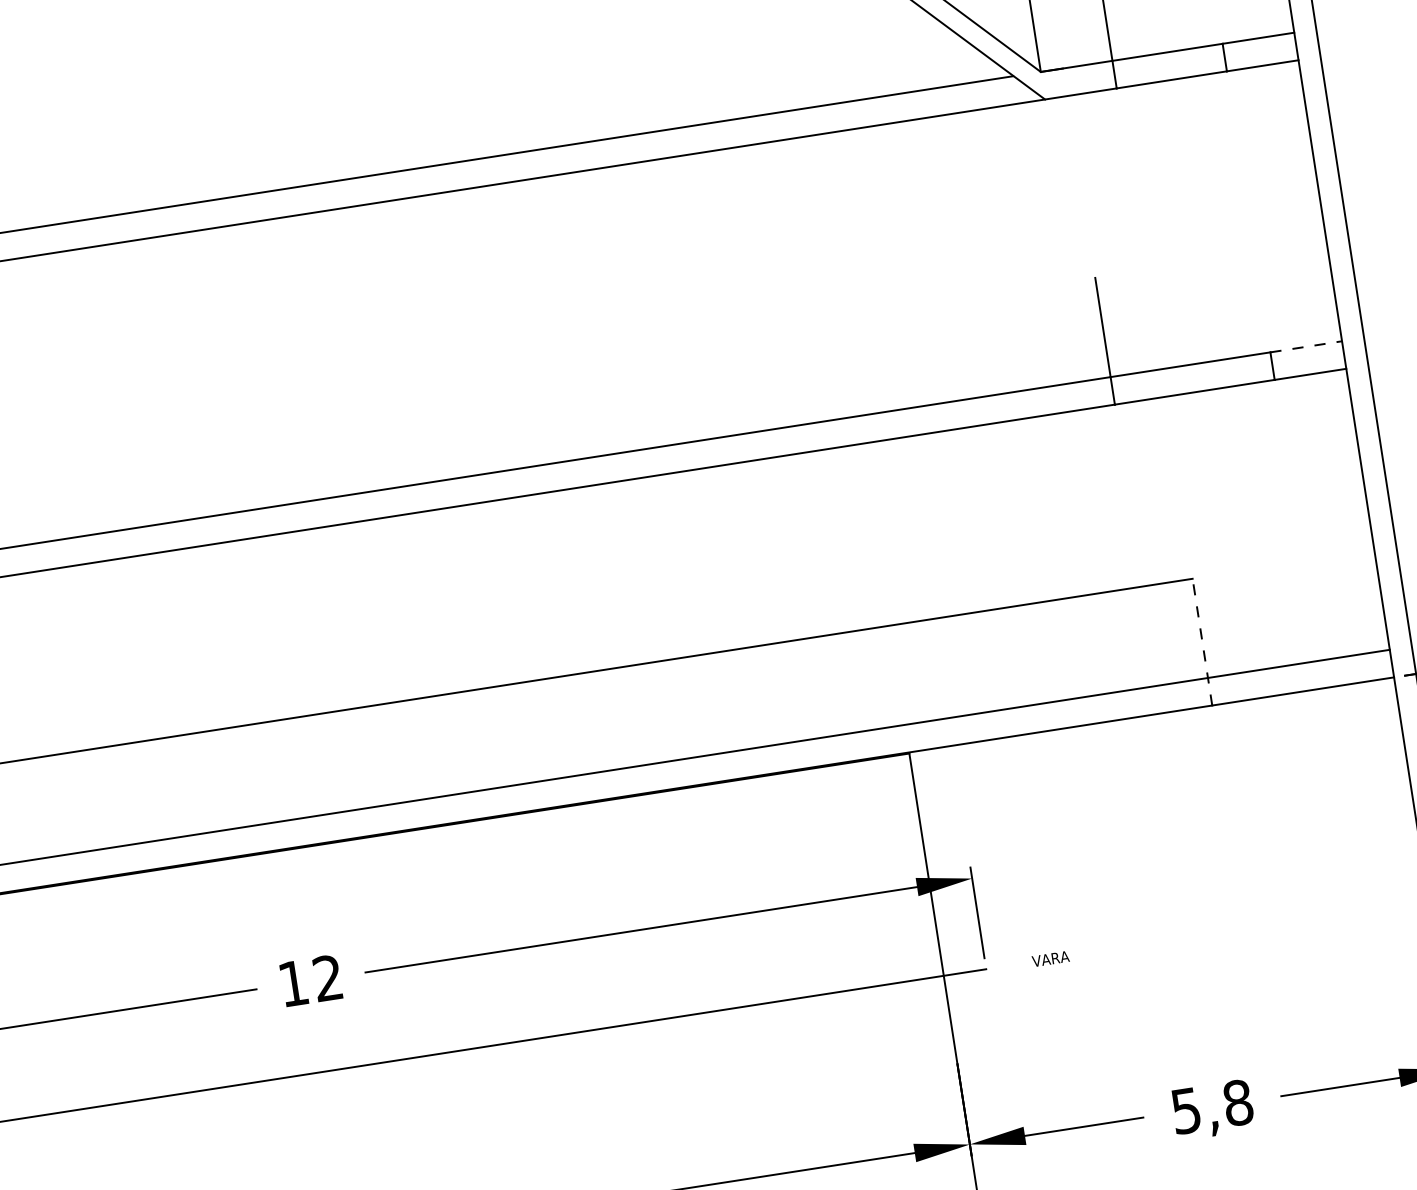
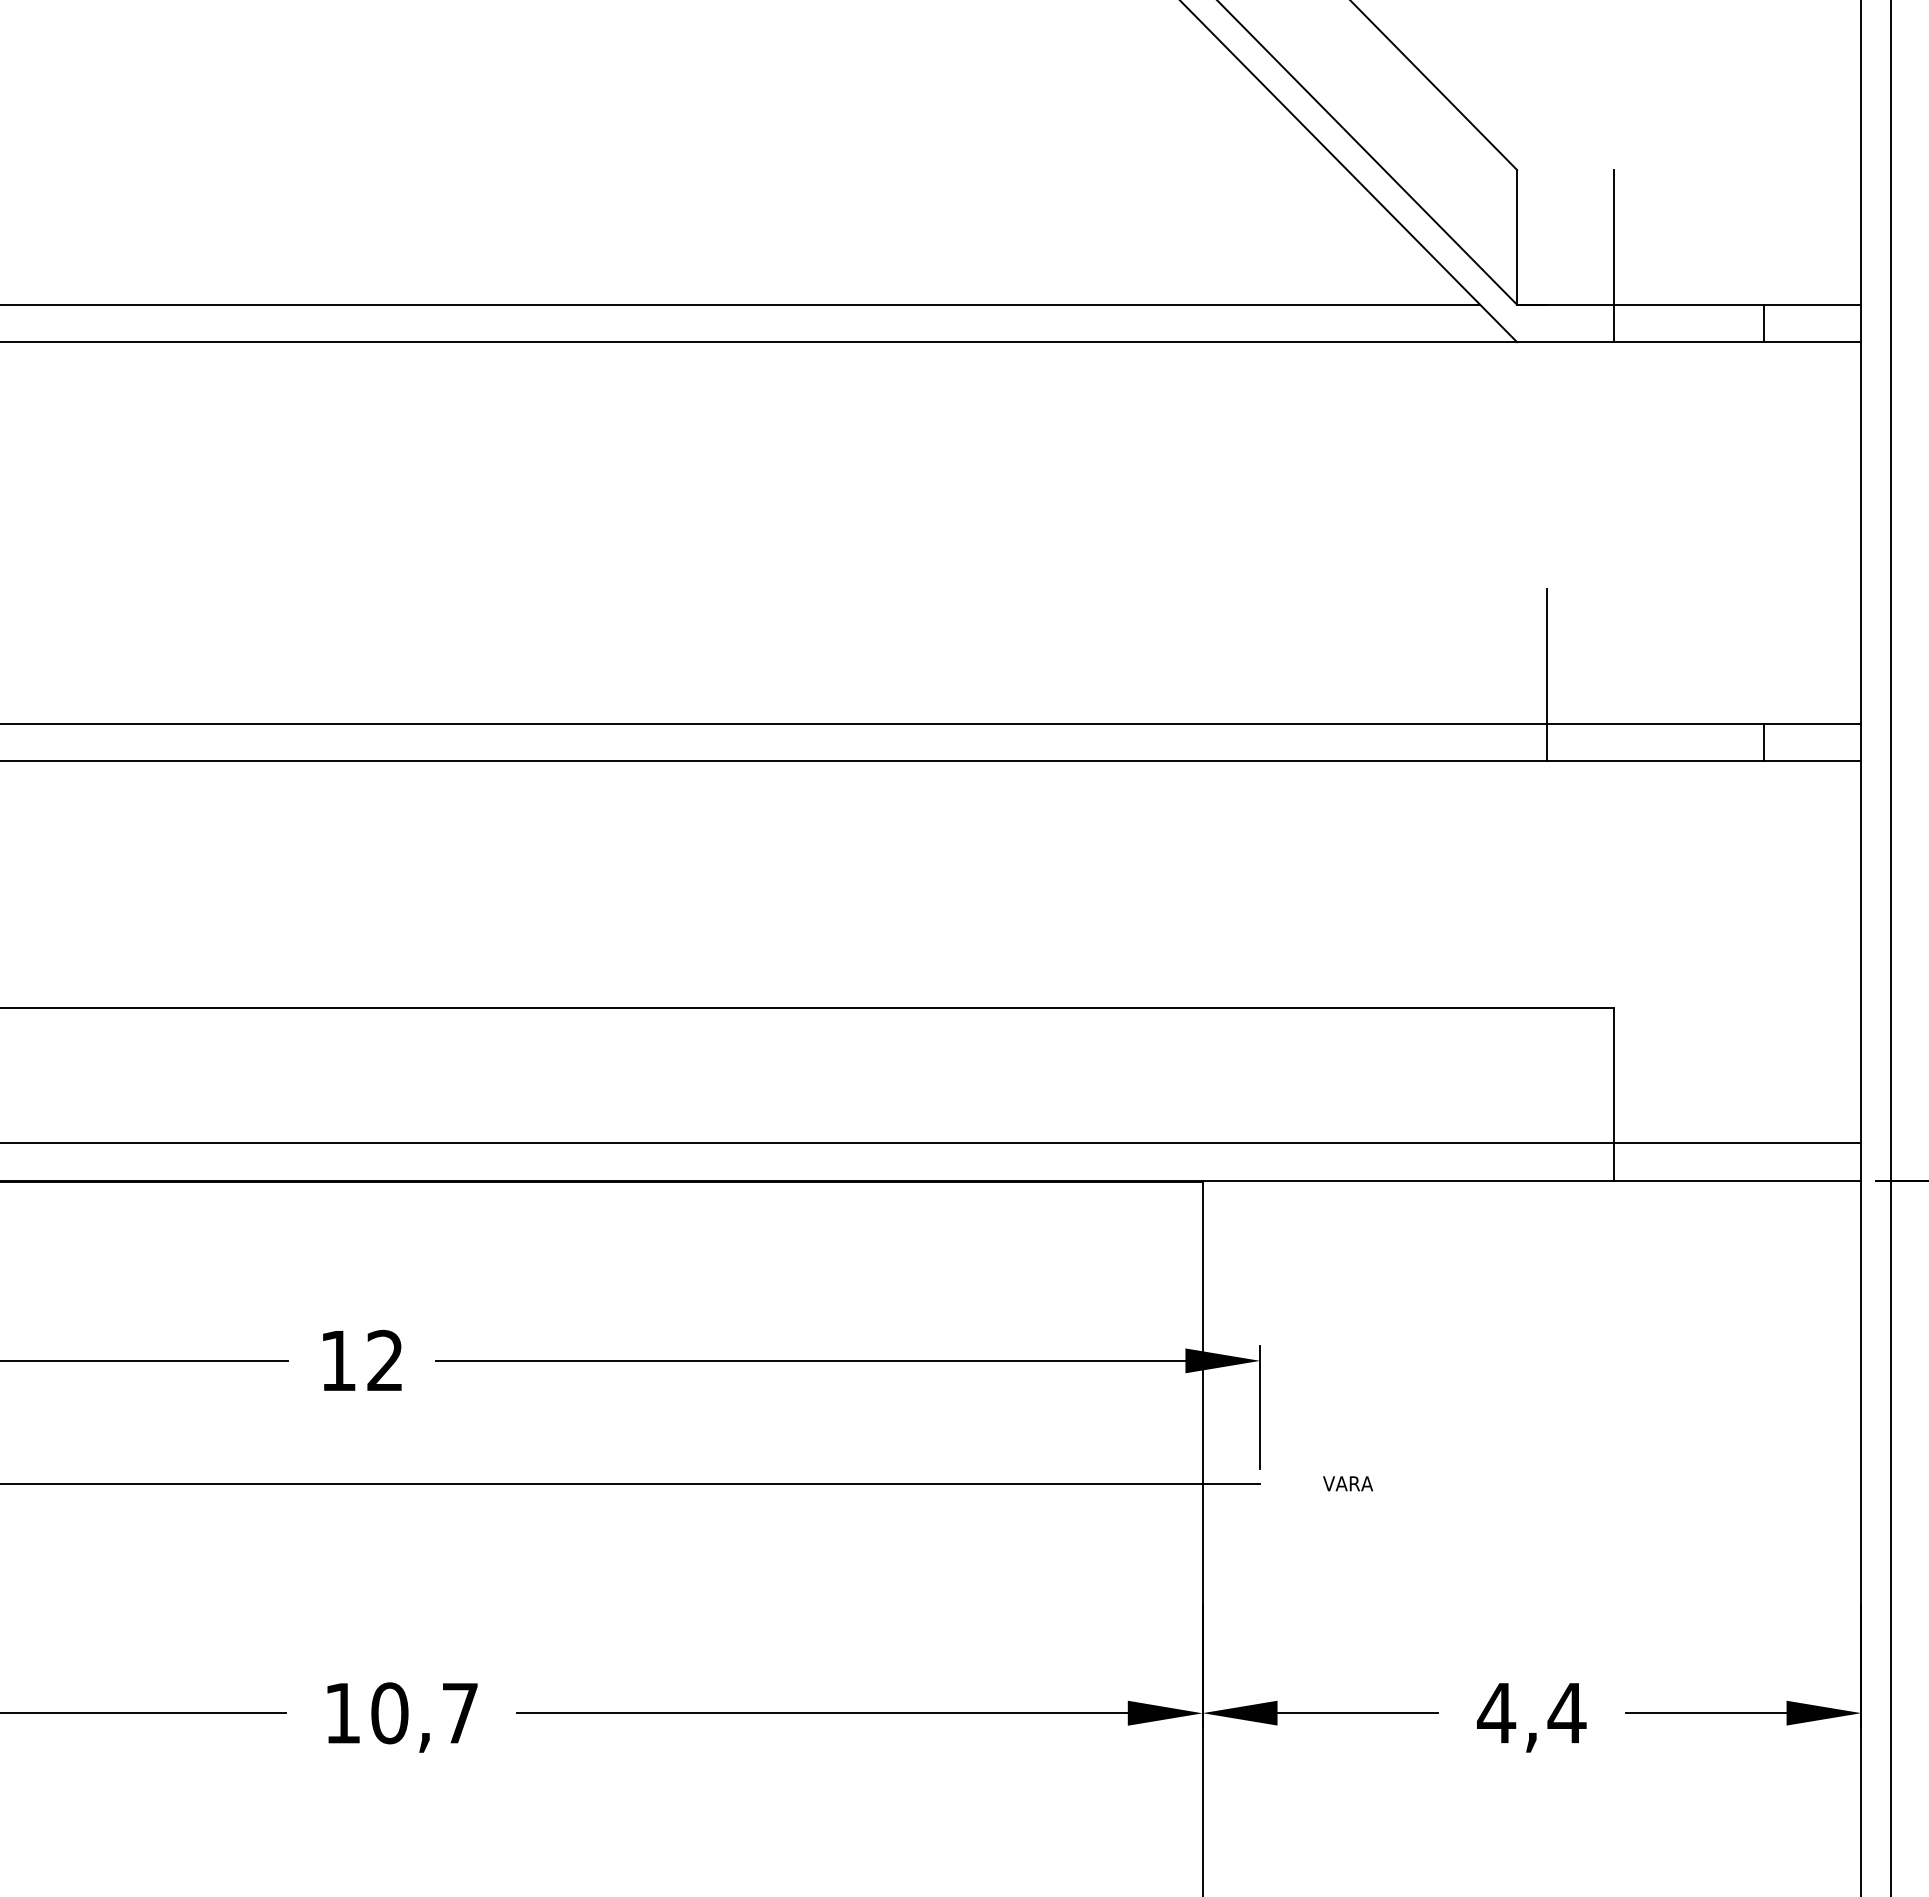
line: (1305, 346) -> (1812, 723), dashed -> solid
line: (1202, 642) -> (1614, 1094), dashed -> solid
text: (1211, 1107) -> (1531, 1713), 5,8 -> 4,4

